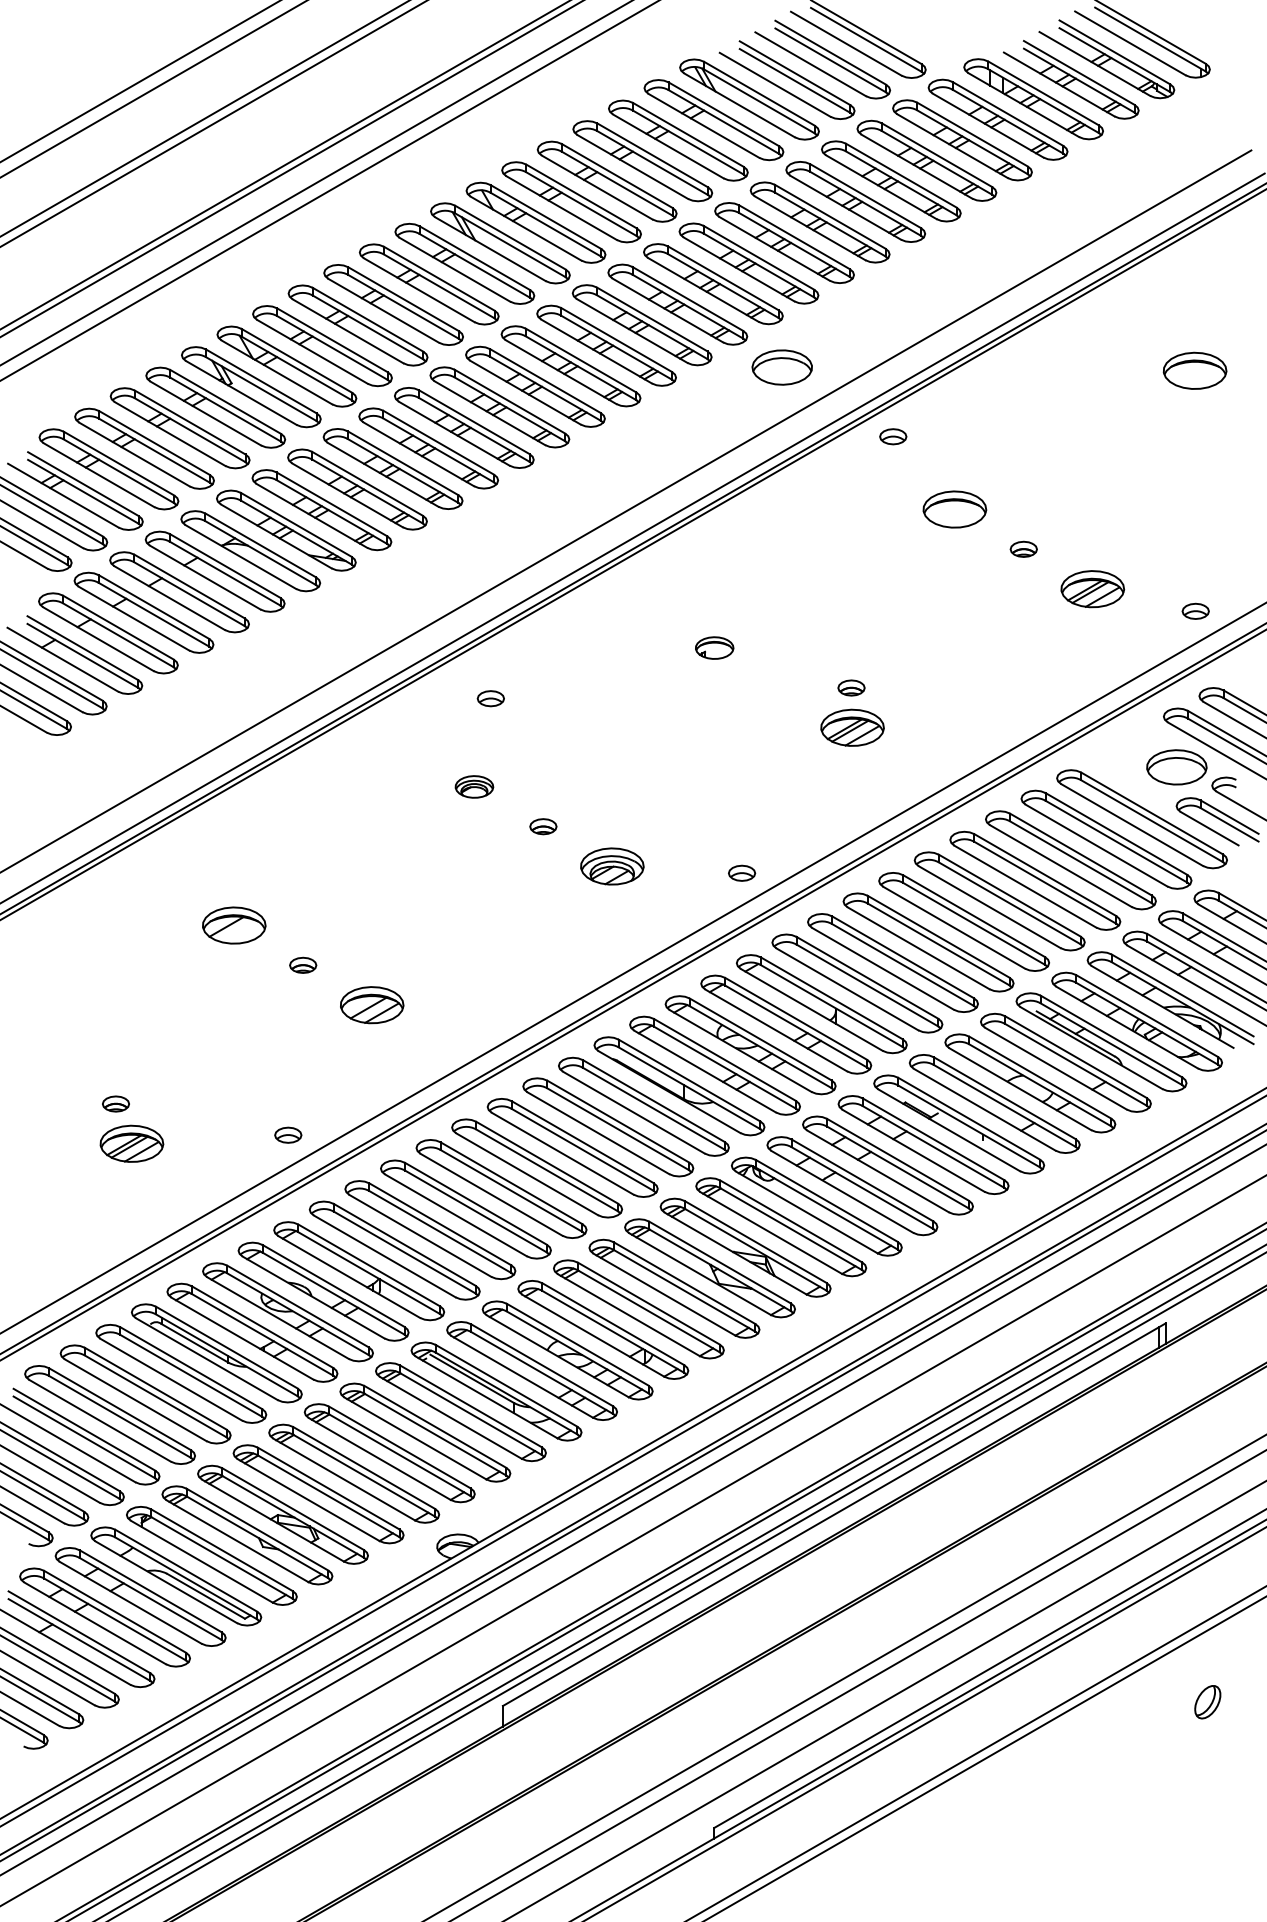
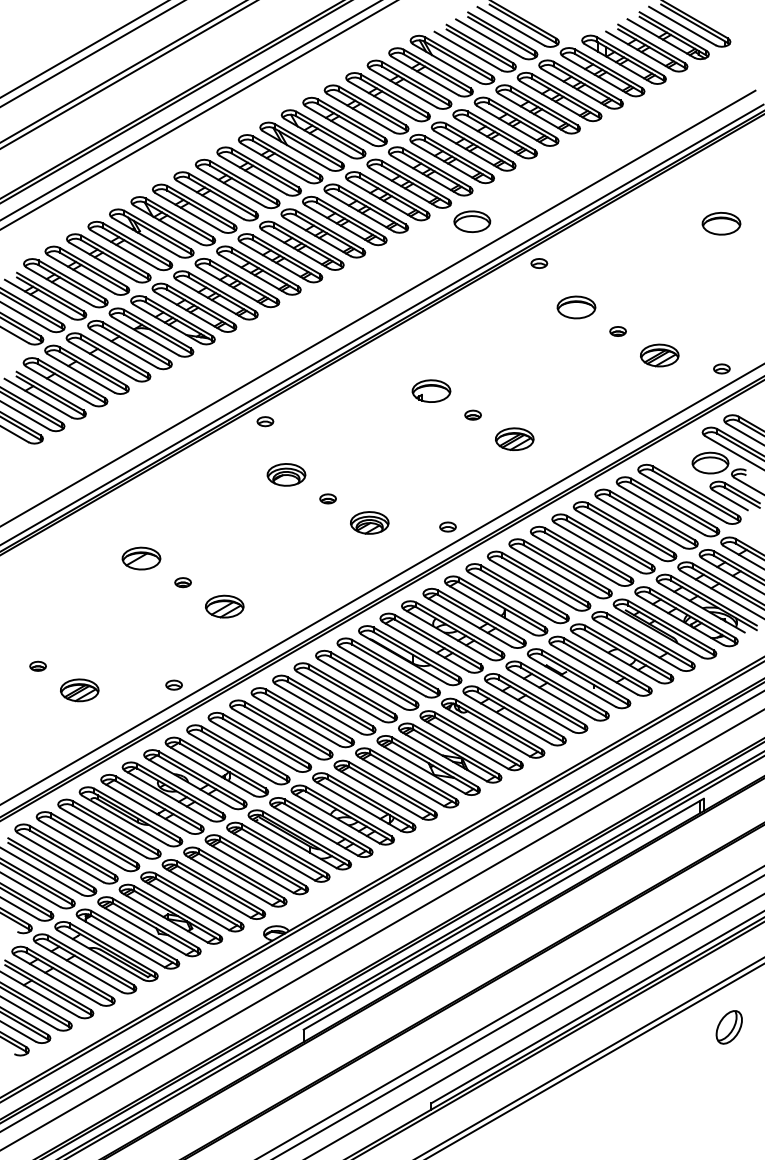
part: (714, 647) -> (431, 390), size x1.67
part: (850, 686) -> (472, 414), moved
part: (491, 698) -> (265, 421), moved
part: (474, 786) -> (286, 474), size x1.67
part: (114, 1102) -> (37, 665), moved
part: (1206, 1702) -> (728, 1027), size x1.67

